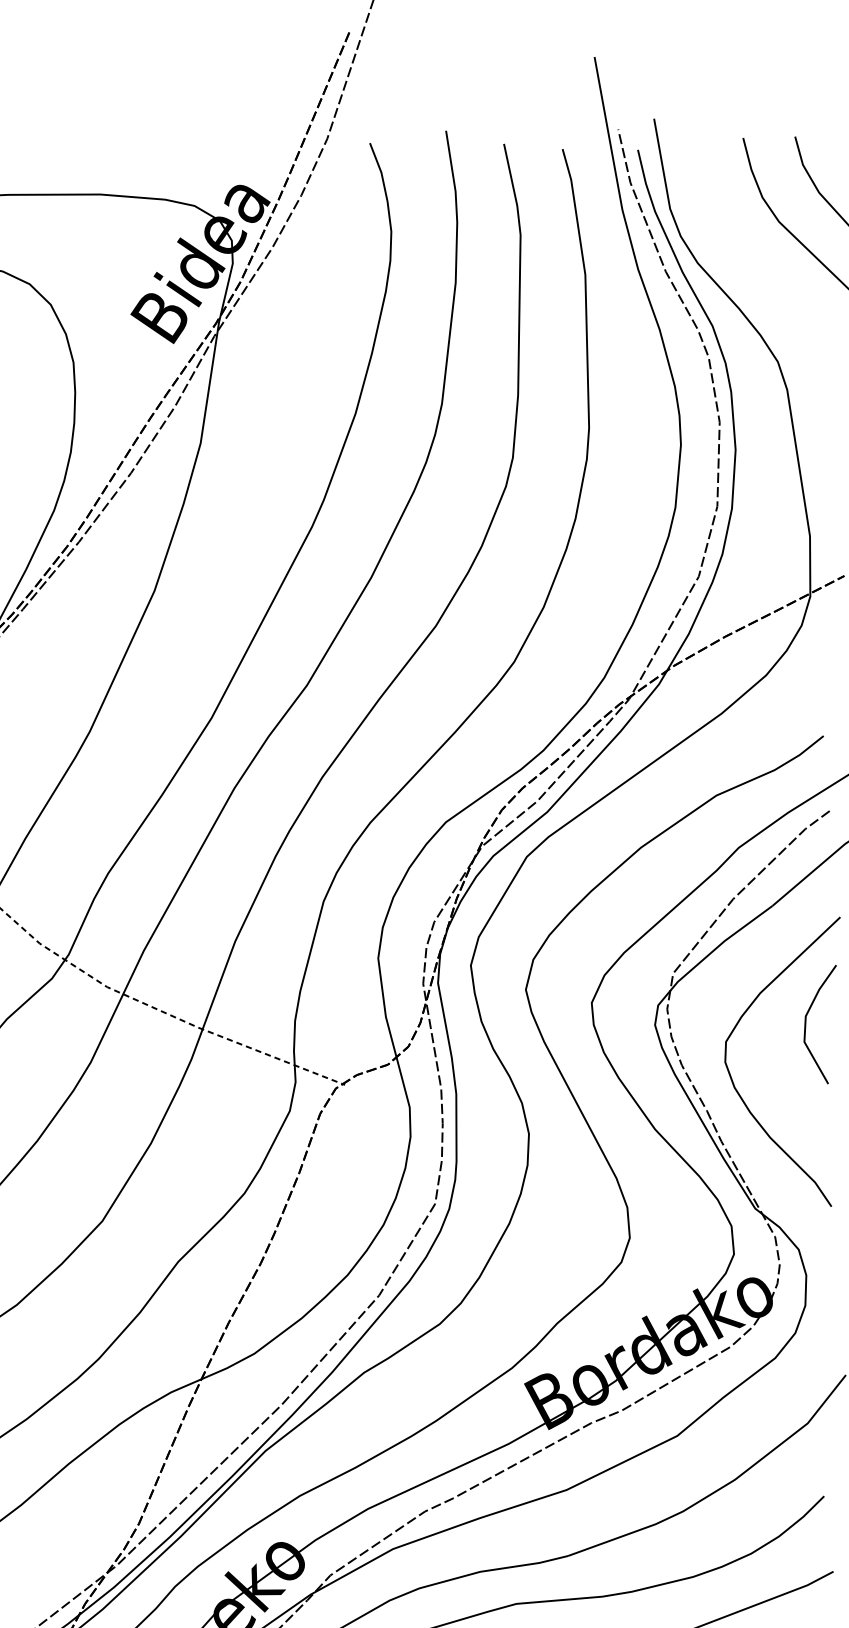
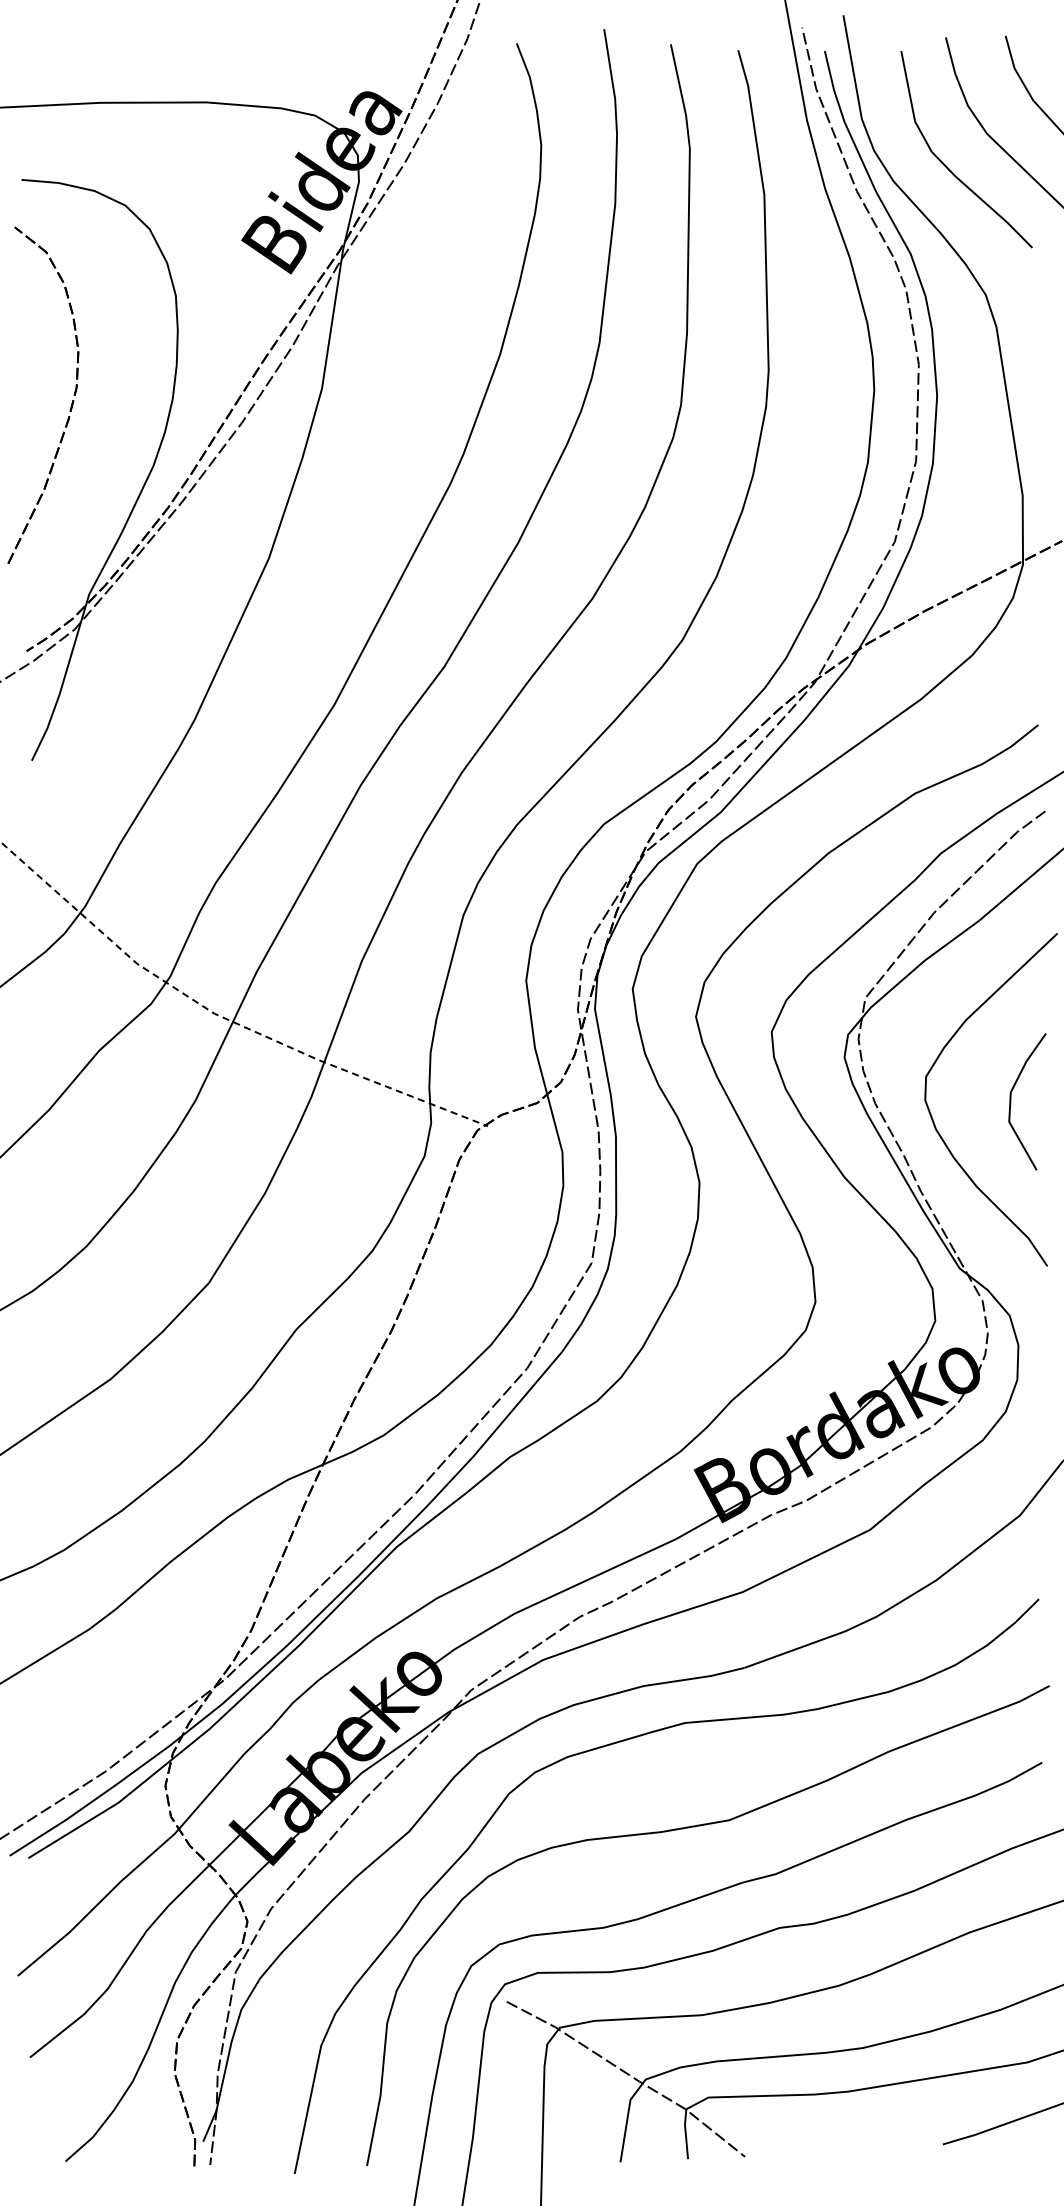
curve: (745, 251) -> (948, 167), added
line: (806, 1024) -> (1011, 1101), moved

